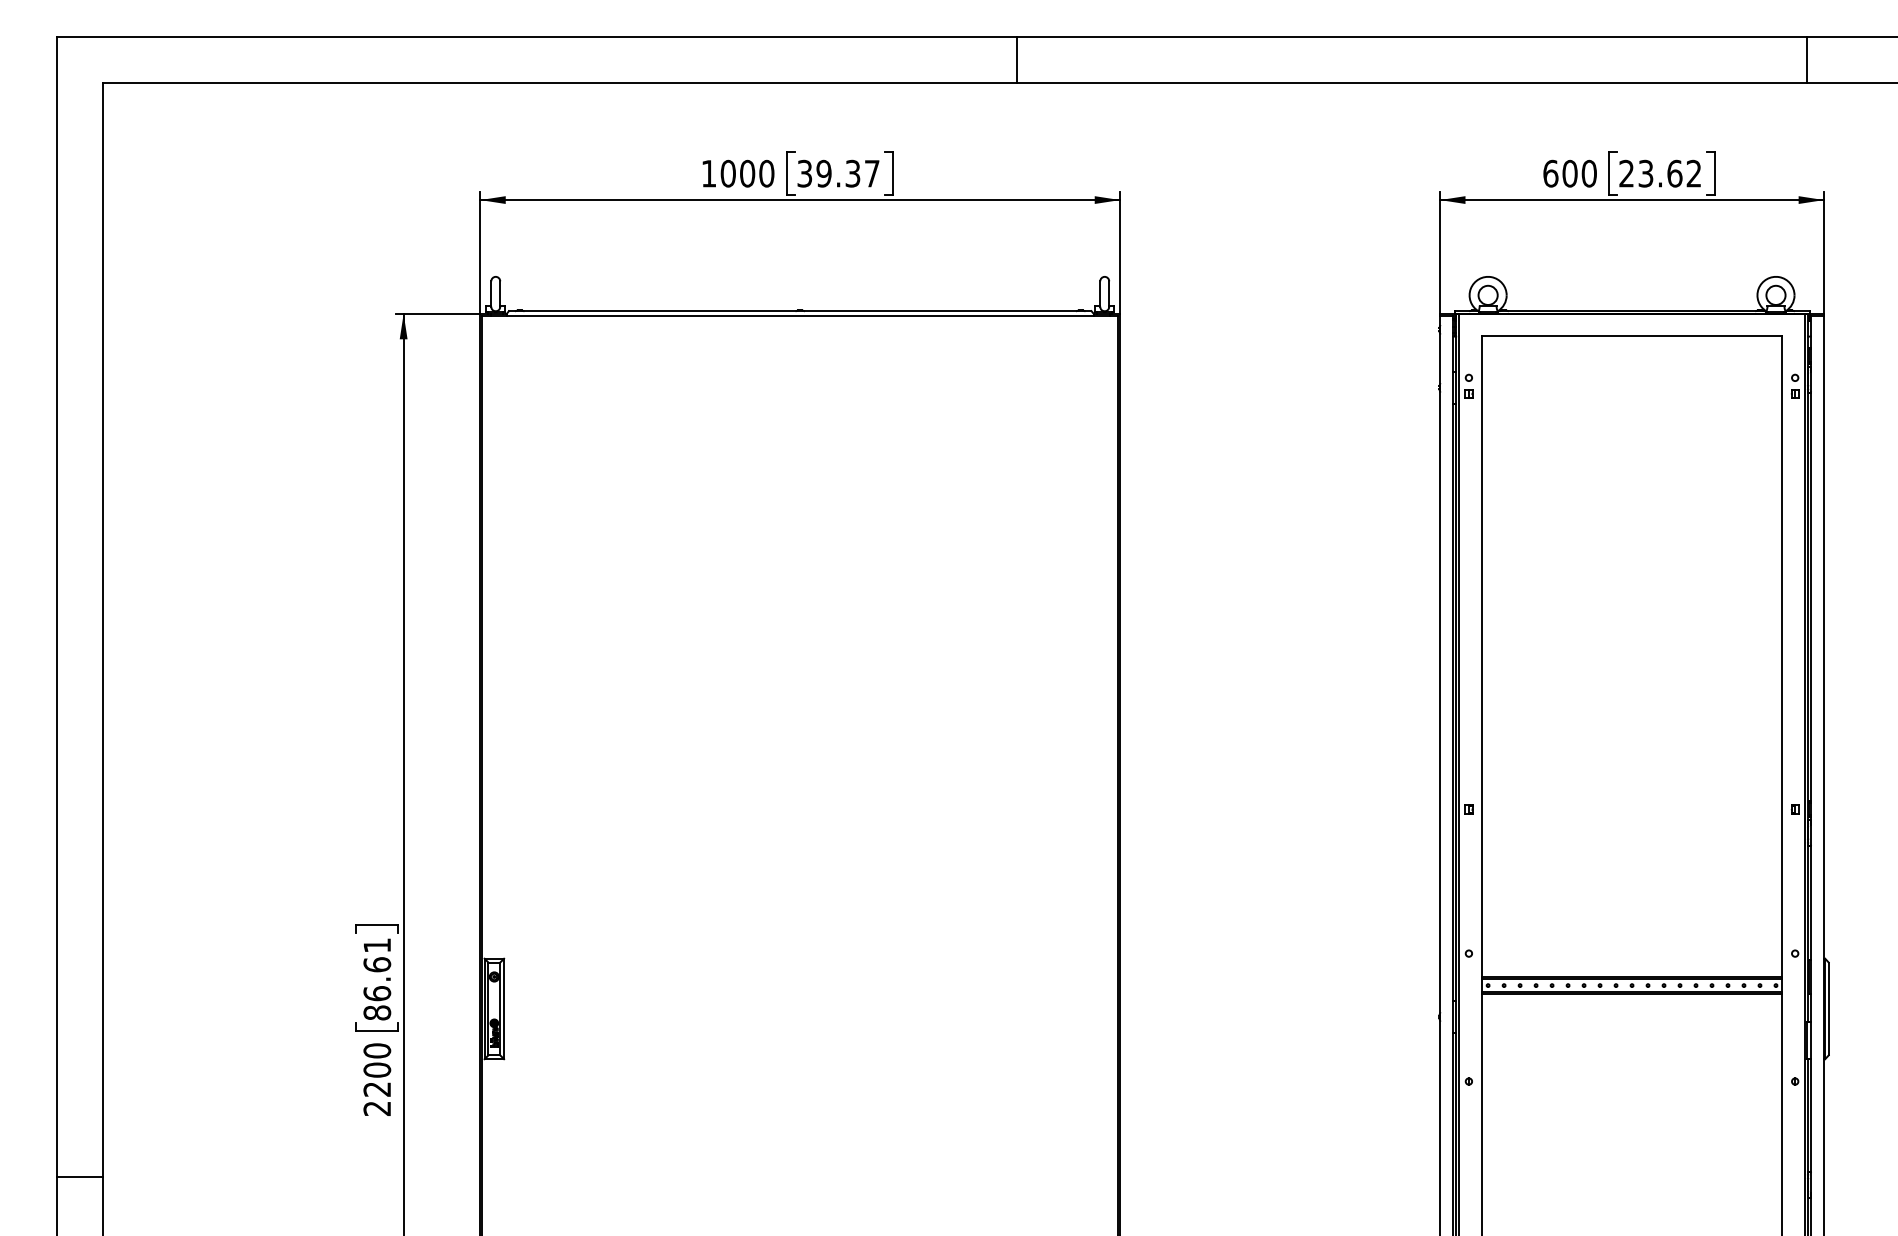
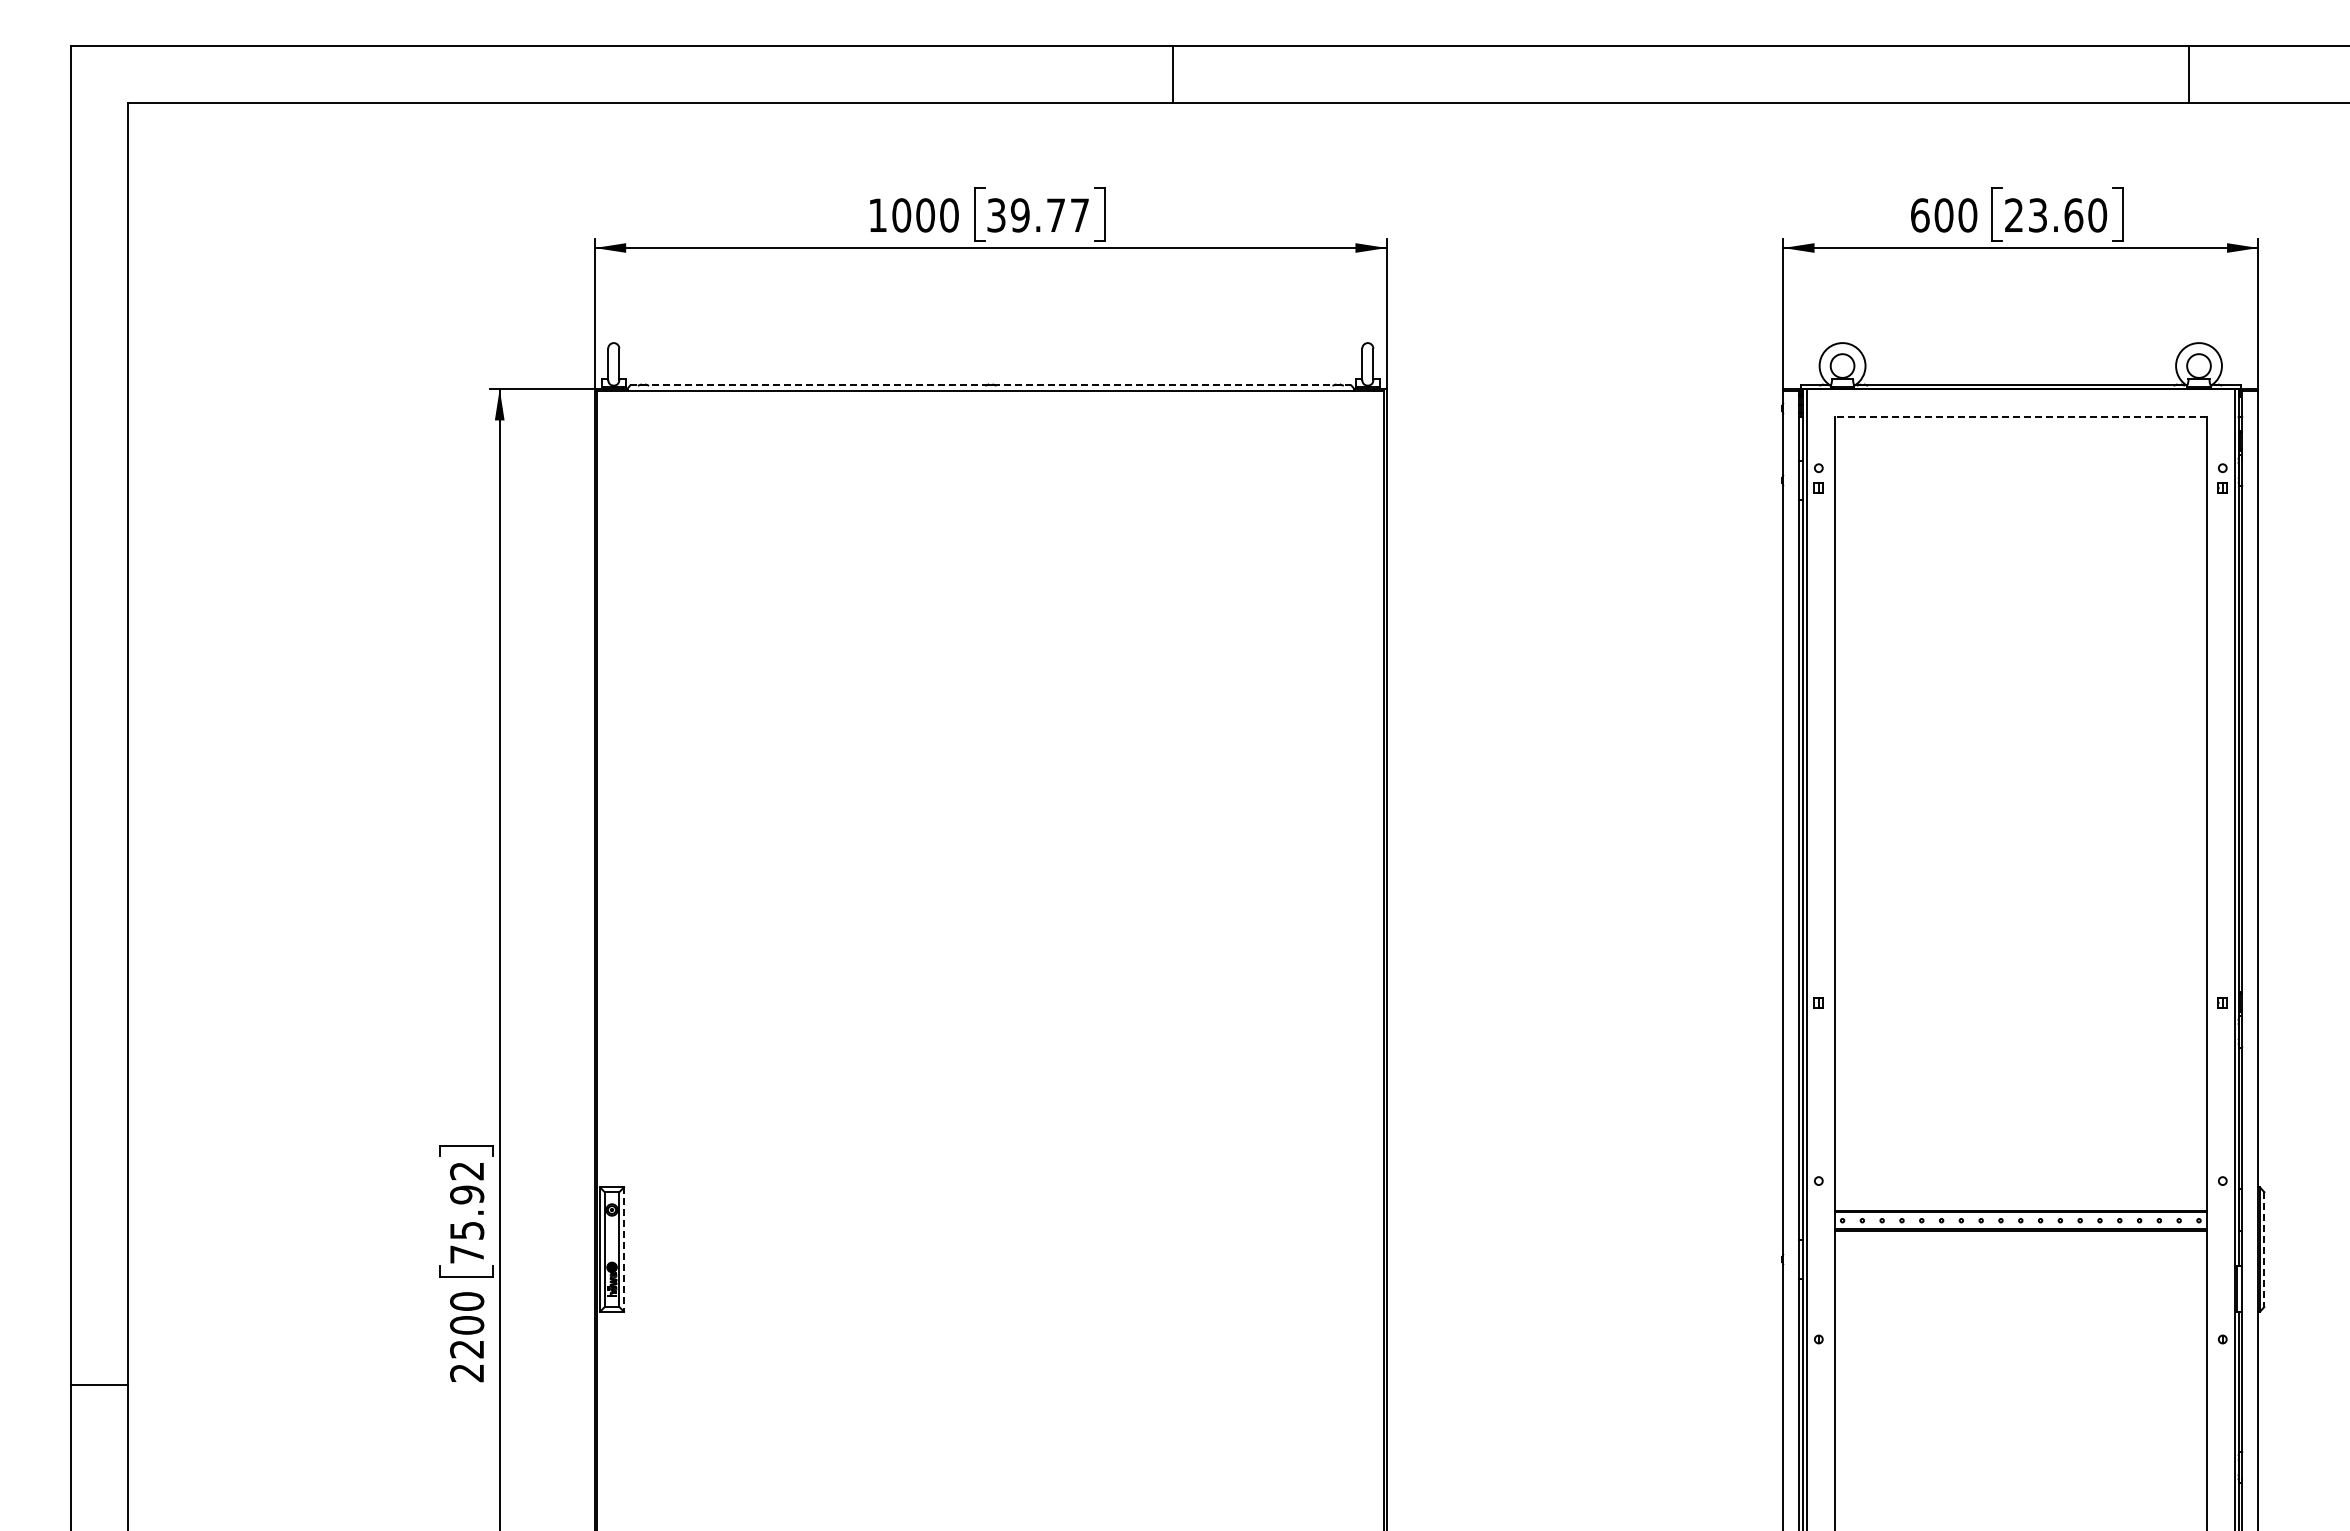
line: (1016, 59) -> (1172, 73), moved
line: (1807, 59) -> (2188, 73), moved
text: (853, 173) -> (1056, 215), 39.37 -> 39.77
text: (1694, 173) -> (2097, 215), 23.62 -> 23.60
line: (799, 311) -> (990, 385), solid -> dashed
line: (1631, 336) -> (2020, 416), solid -> dashed
text: (377, 978) -> (467, 1212), 86.61 -> 75.92
line: (504, 1009) -> (624, 1250), solid -> dashed
line: (1828, 1009) -> (2264, 1250), solid -> dashed
line: (79, 1176) -> (98, 1385), moved

